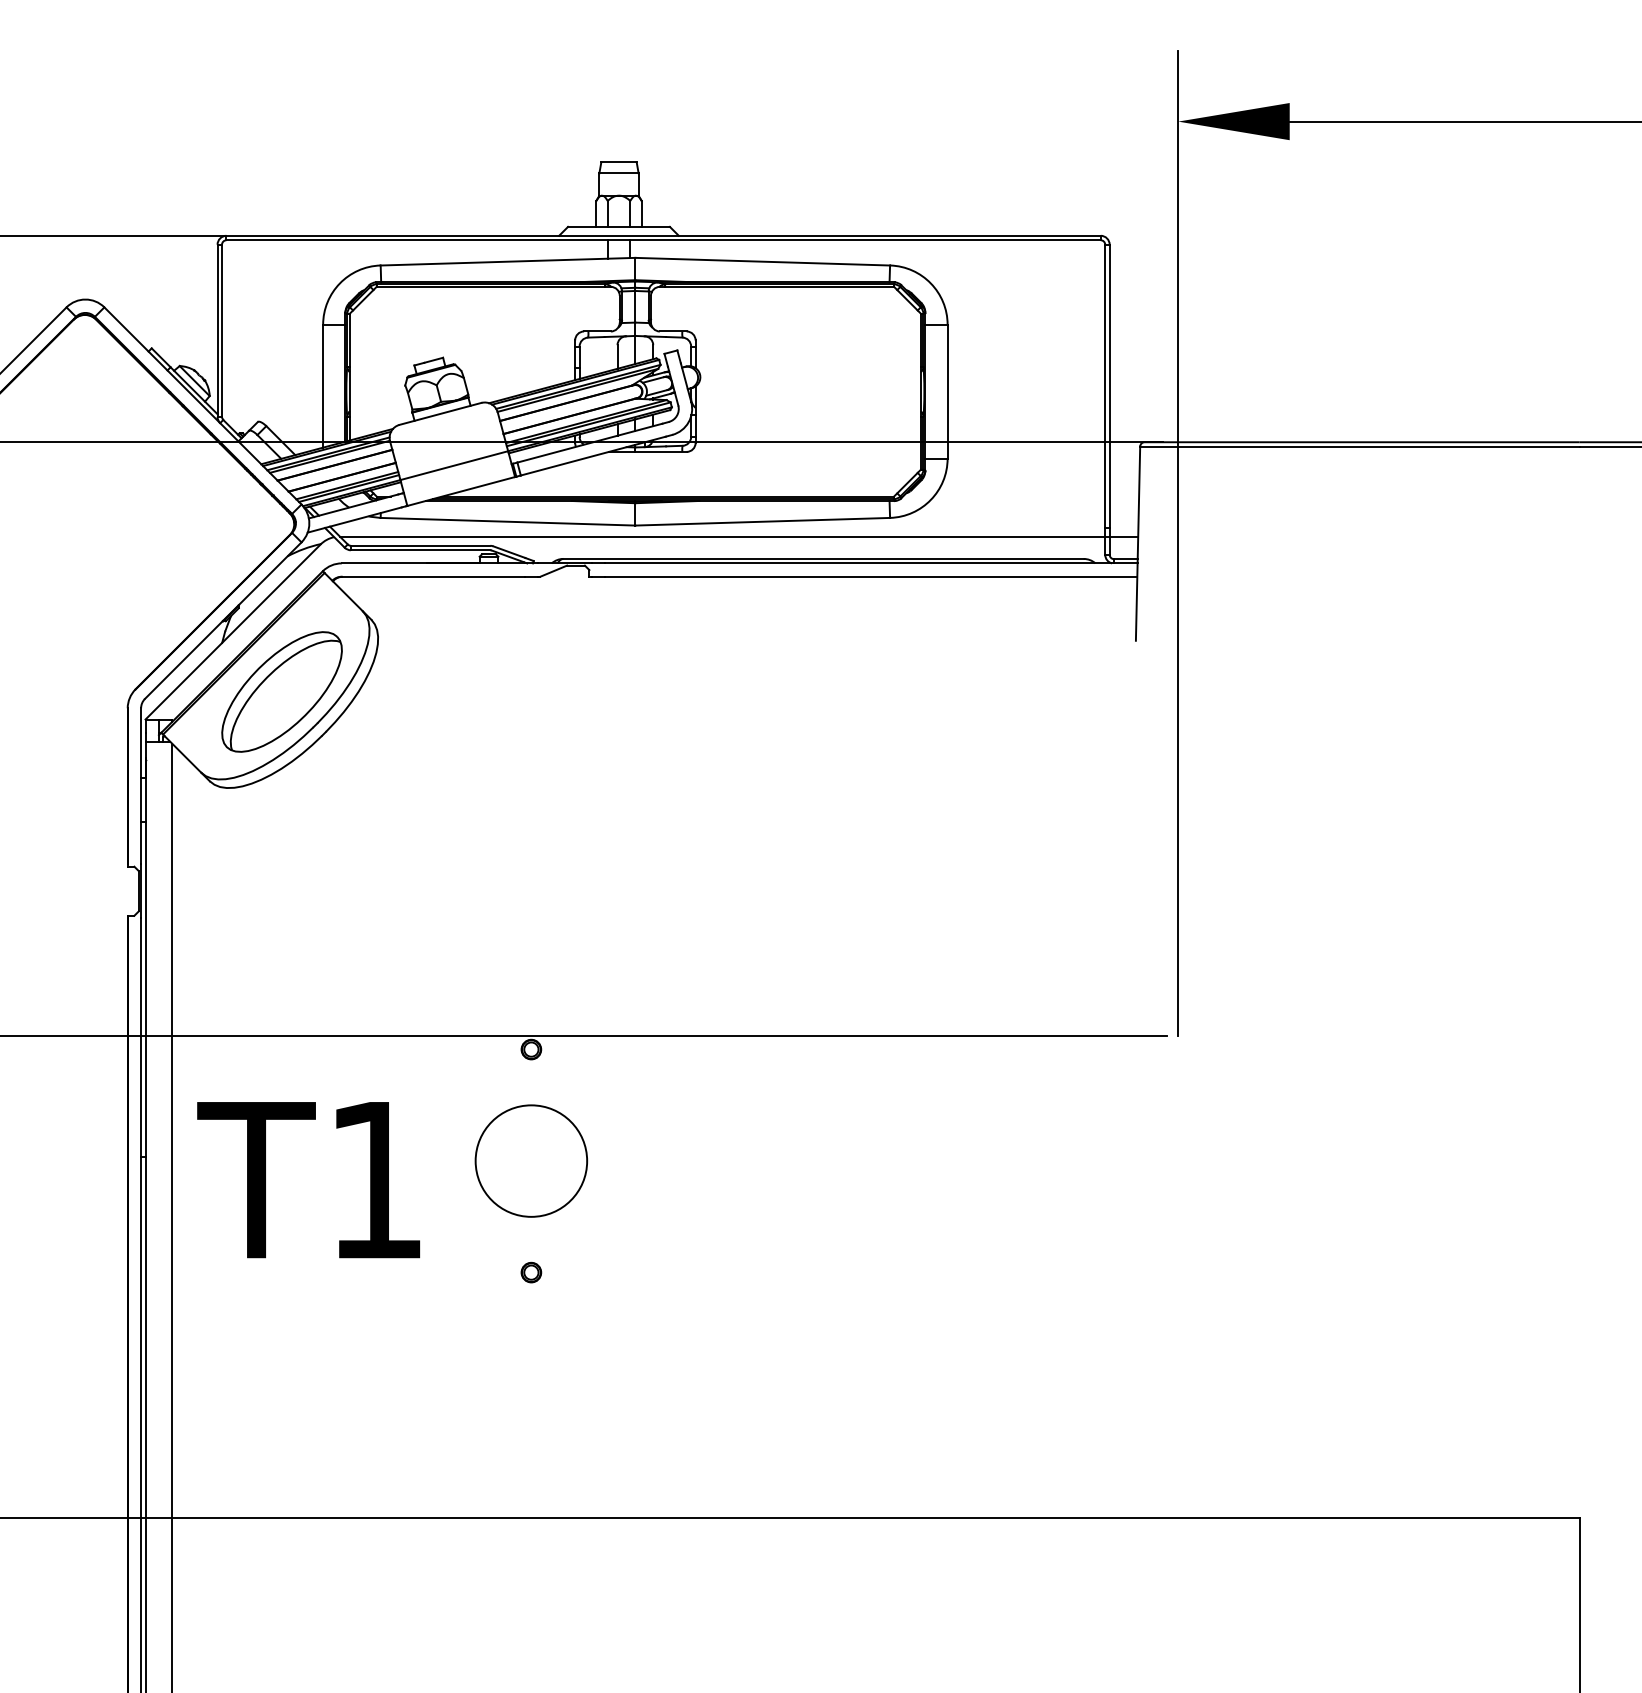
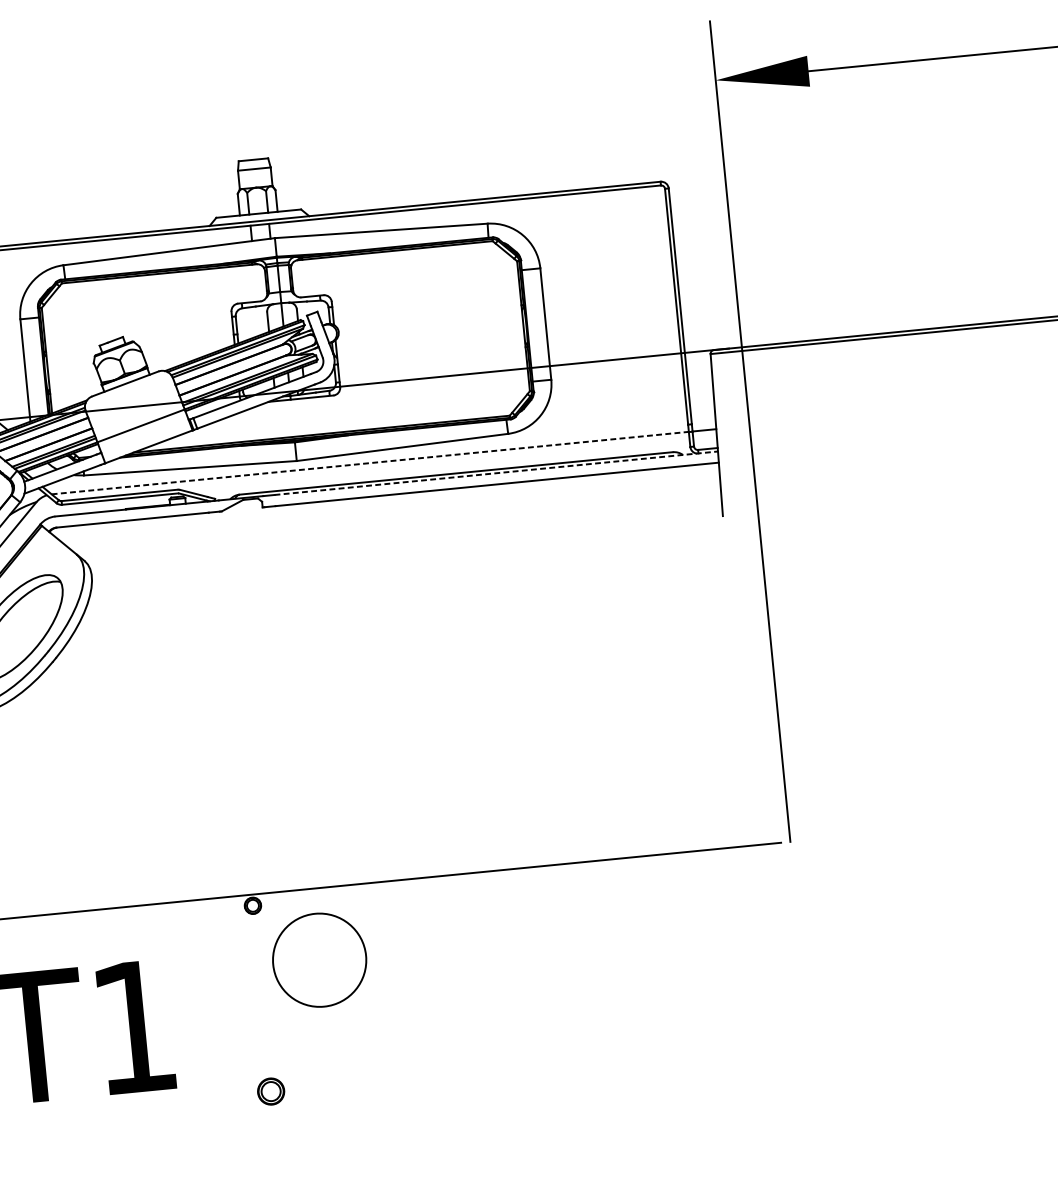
line: (722, 536) -> (370, 463), solid -> dashed
line: (871, 563) -> (496, 473), solid -> dashed
circle: (531, 1160) -> (319, 959), moved
part: (531, 1272) -> (271, 1091), size x1.6

